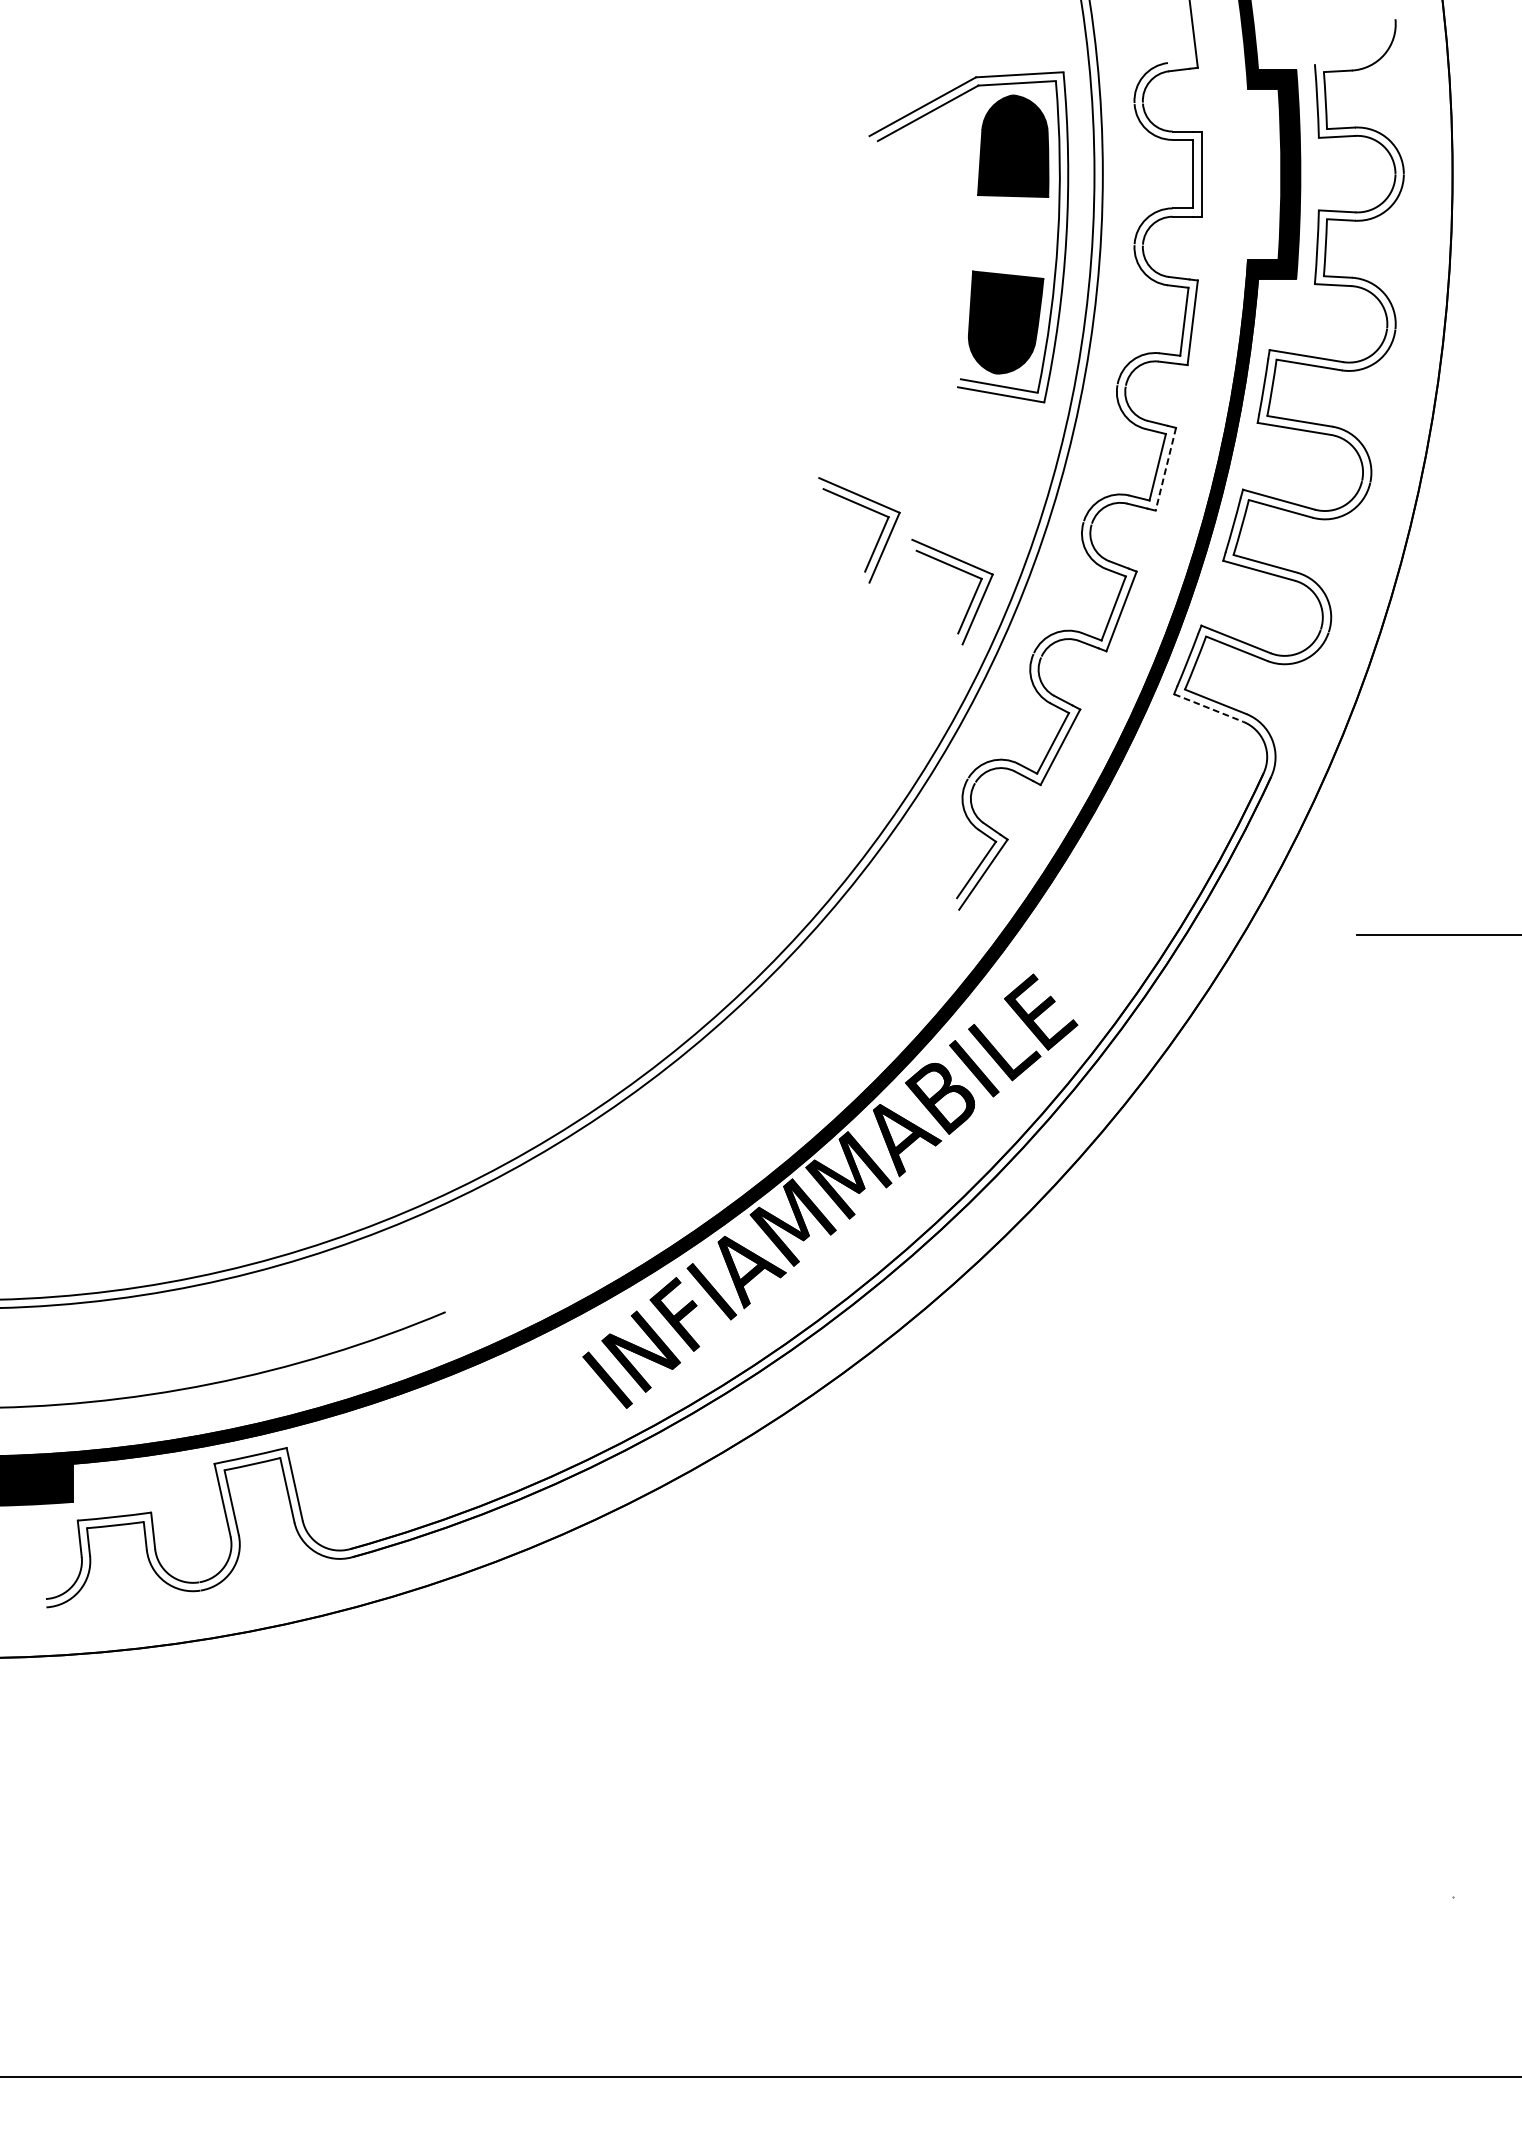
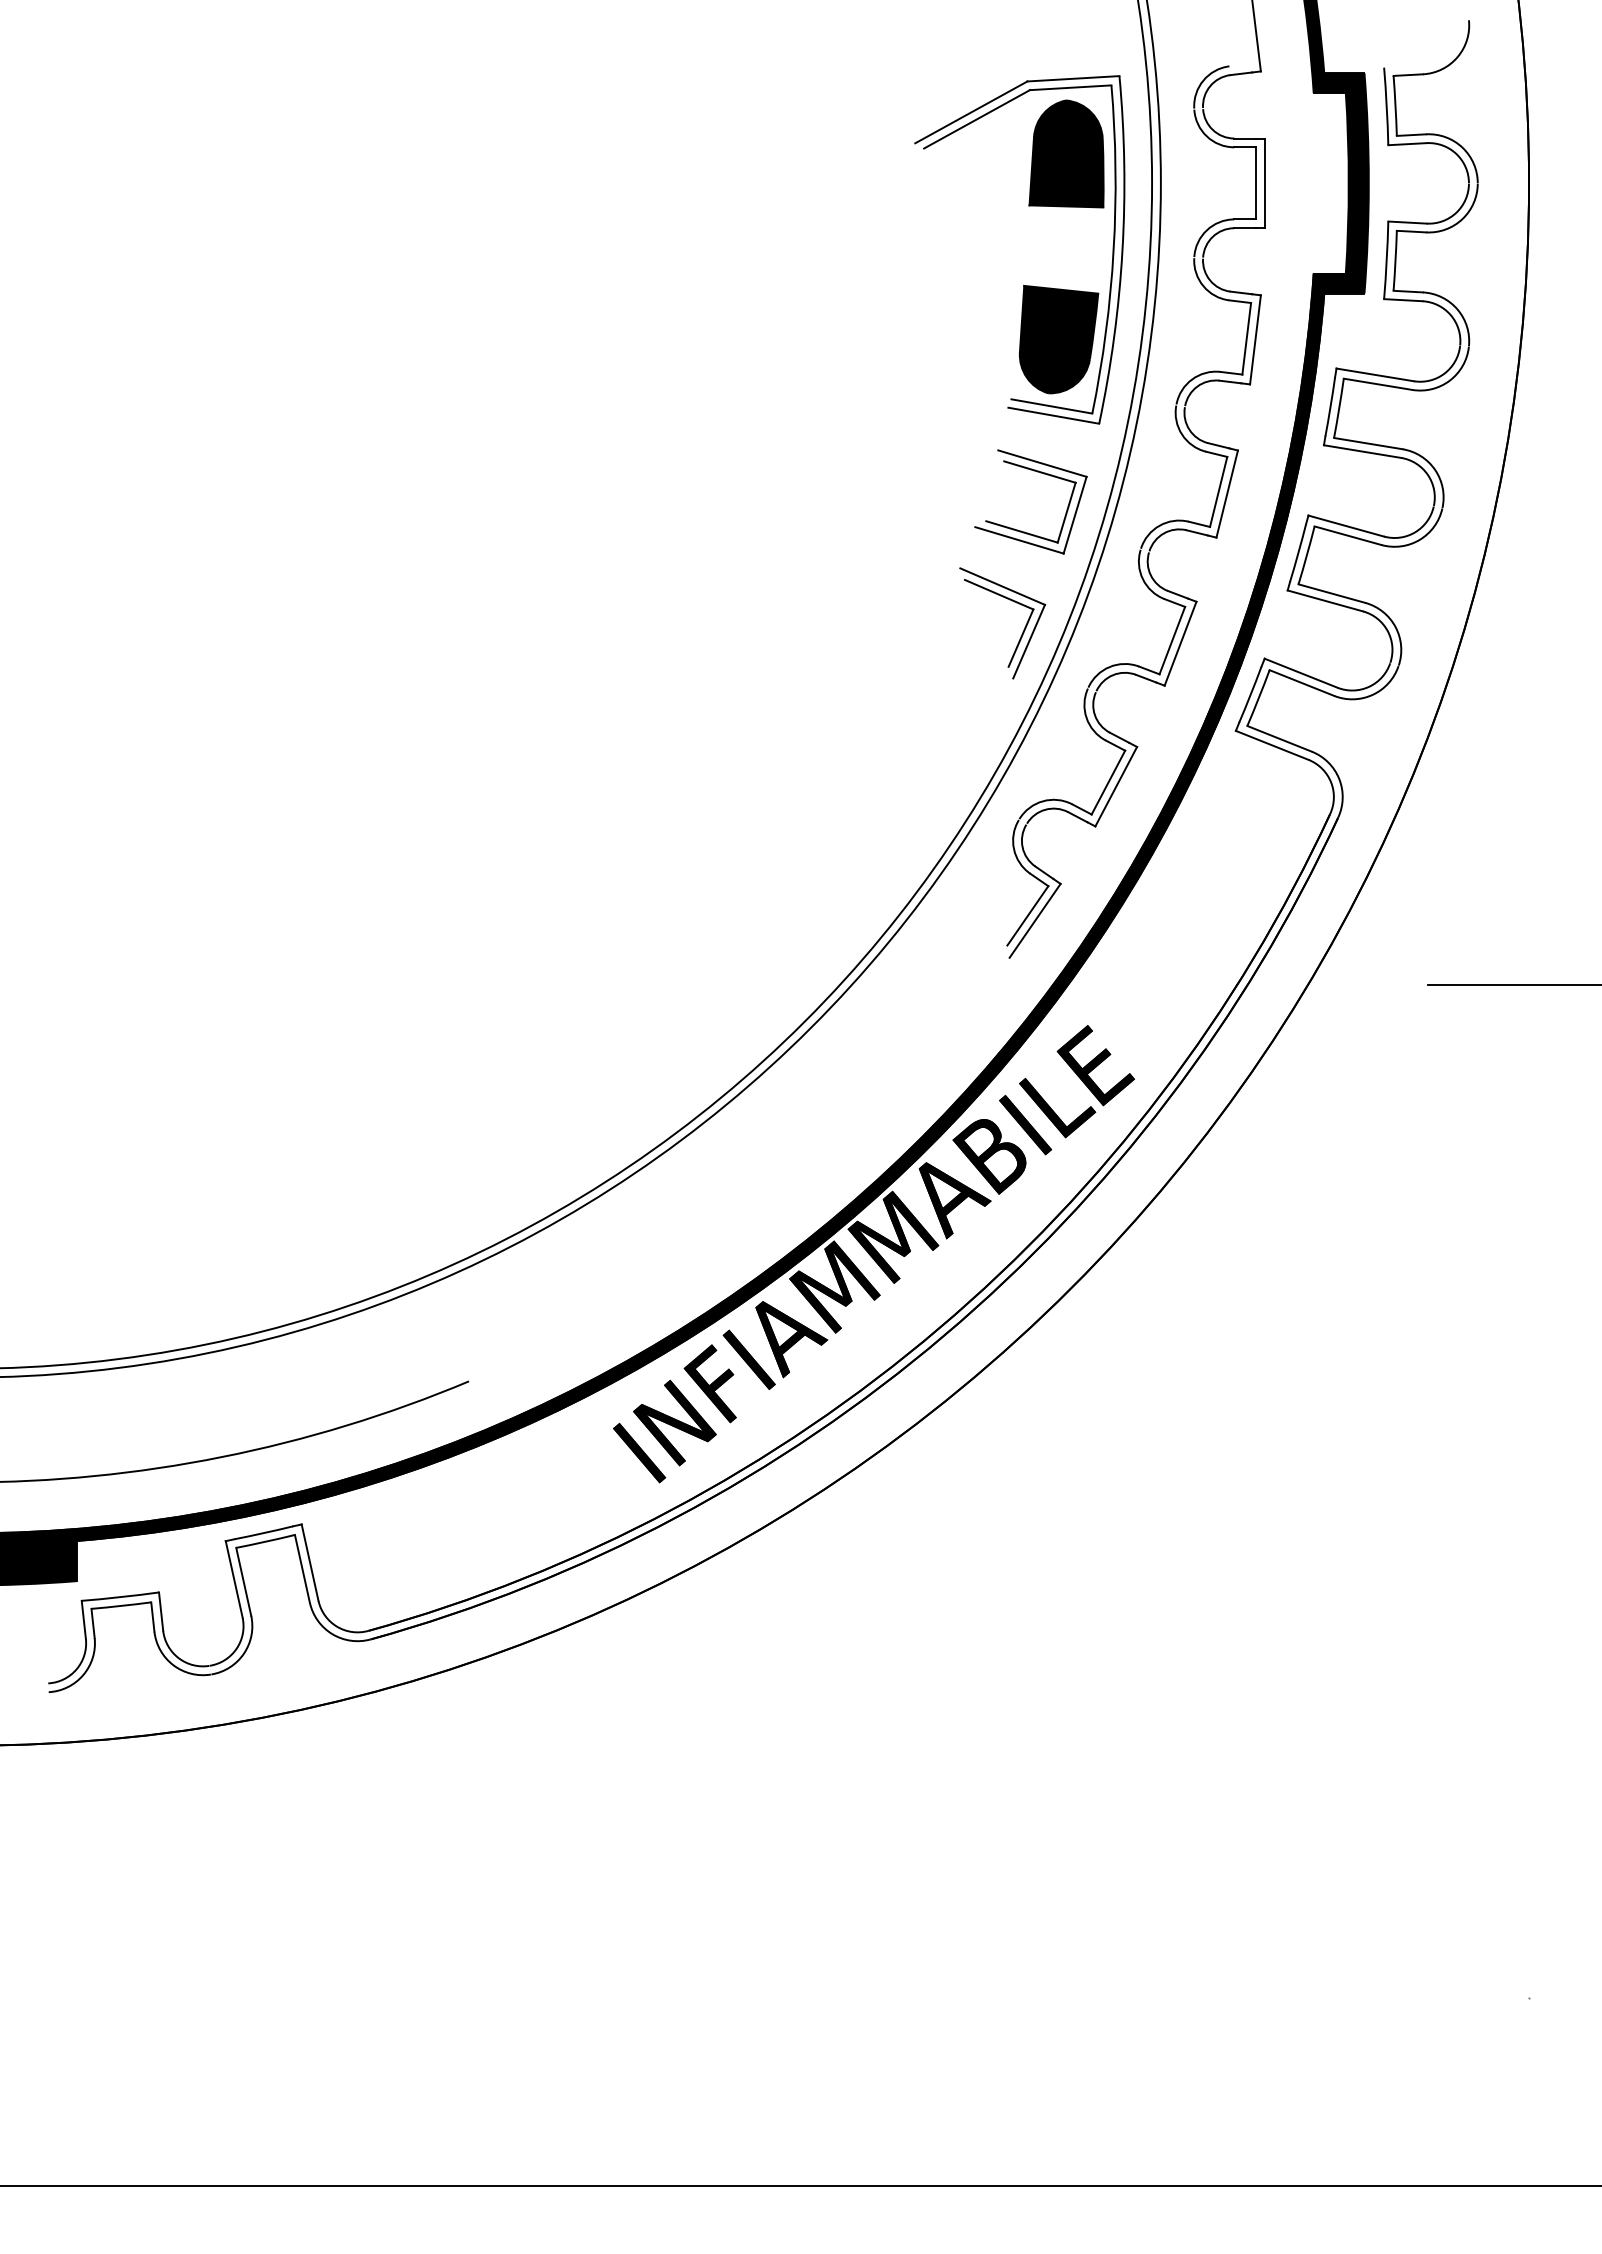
part: (988, 449) -> (1040, 473), added
line: (1166, 469) -> (1227, 494), dashed -> solid
part: (878, 538) -> (924, 566), removed
line: (1208, 708) -> (1272, 745), dashed -> solid

